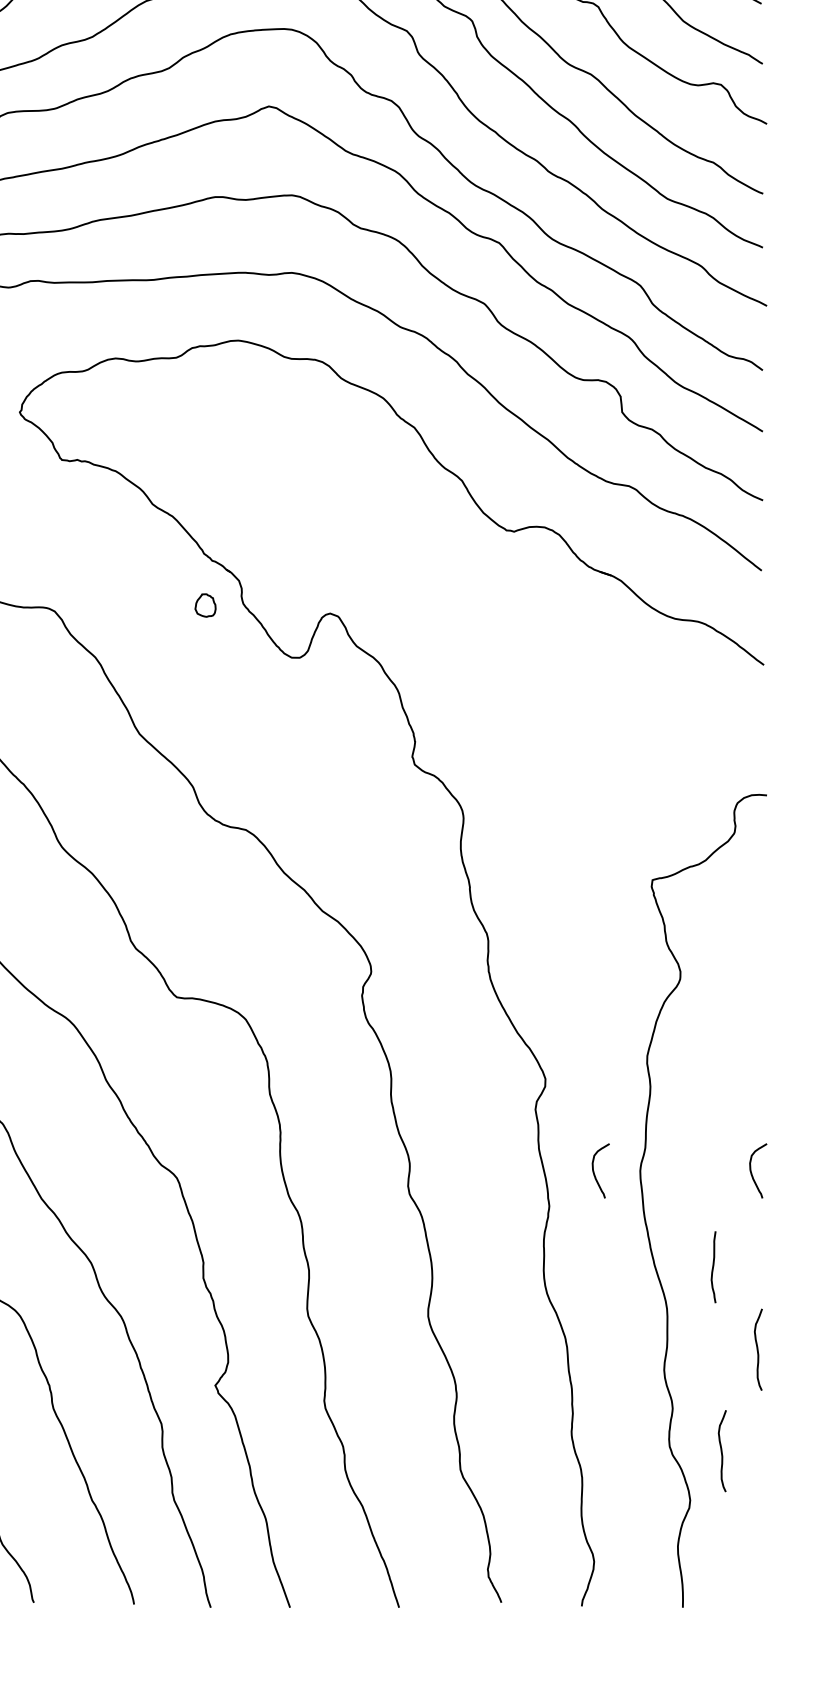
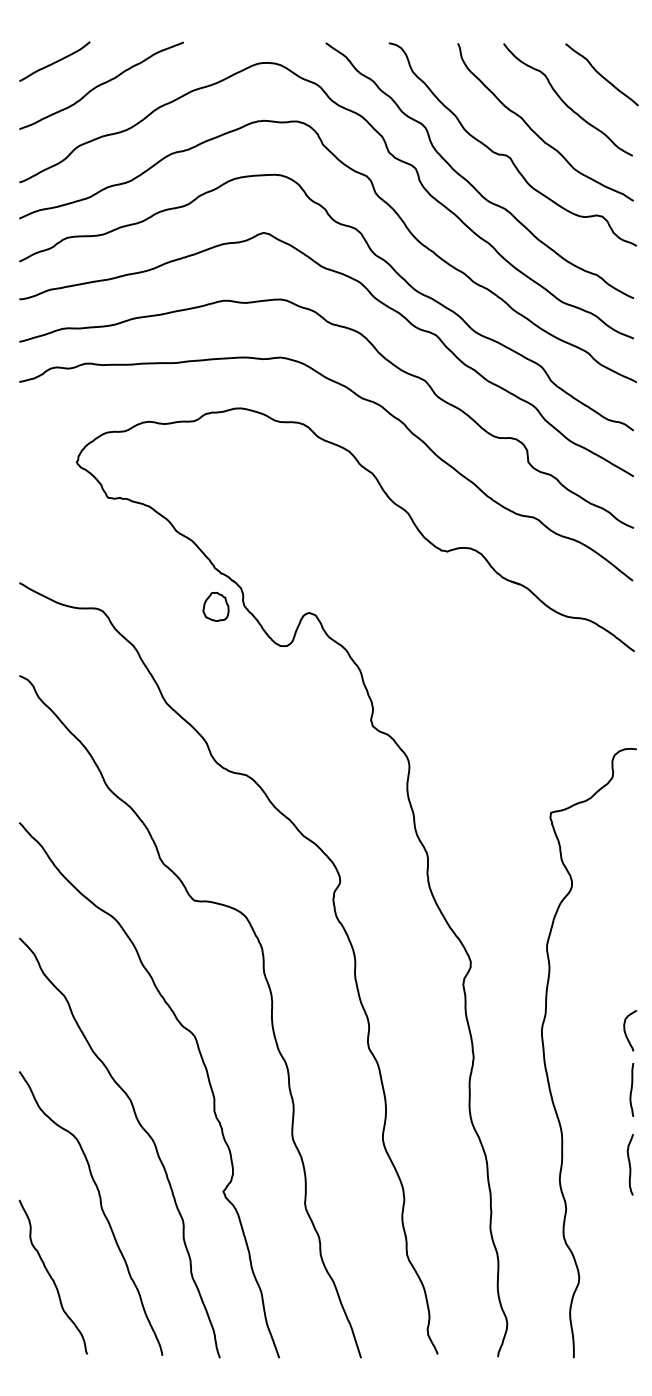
part: (204, 604) -> (215, 606), size x1.67
curve: (594, 1170) -> (507, 1030), removed
curve: (713, 1266) -> (631, 1089), moved
curve: (721, 1450) -> (602, 1240), removed

